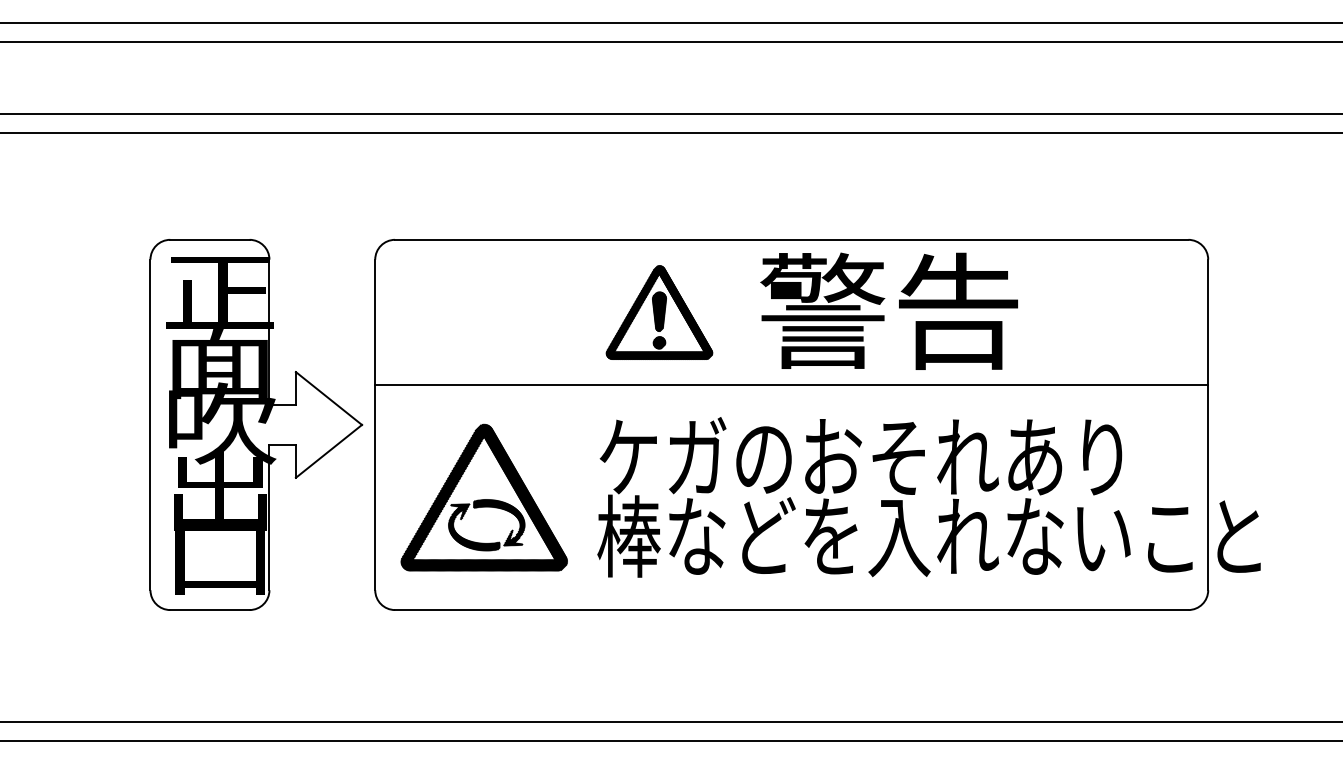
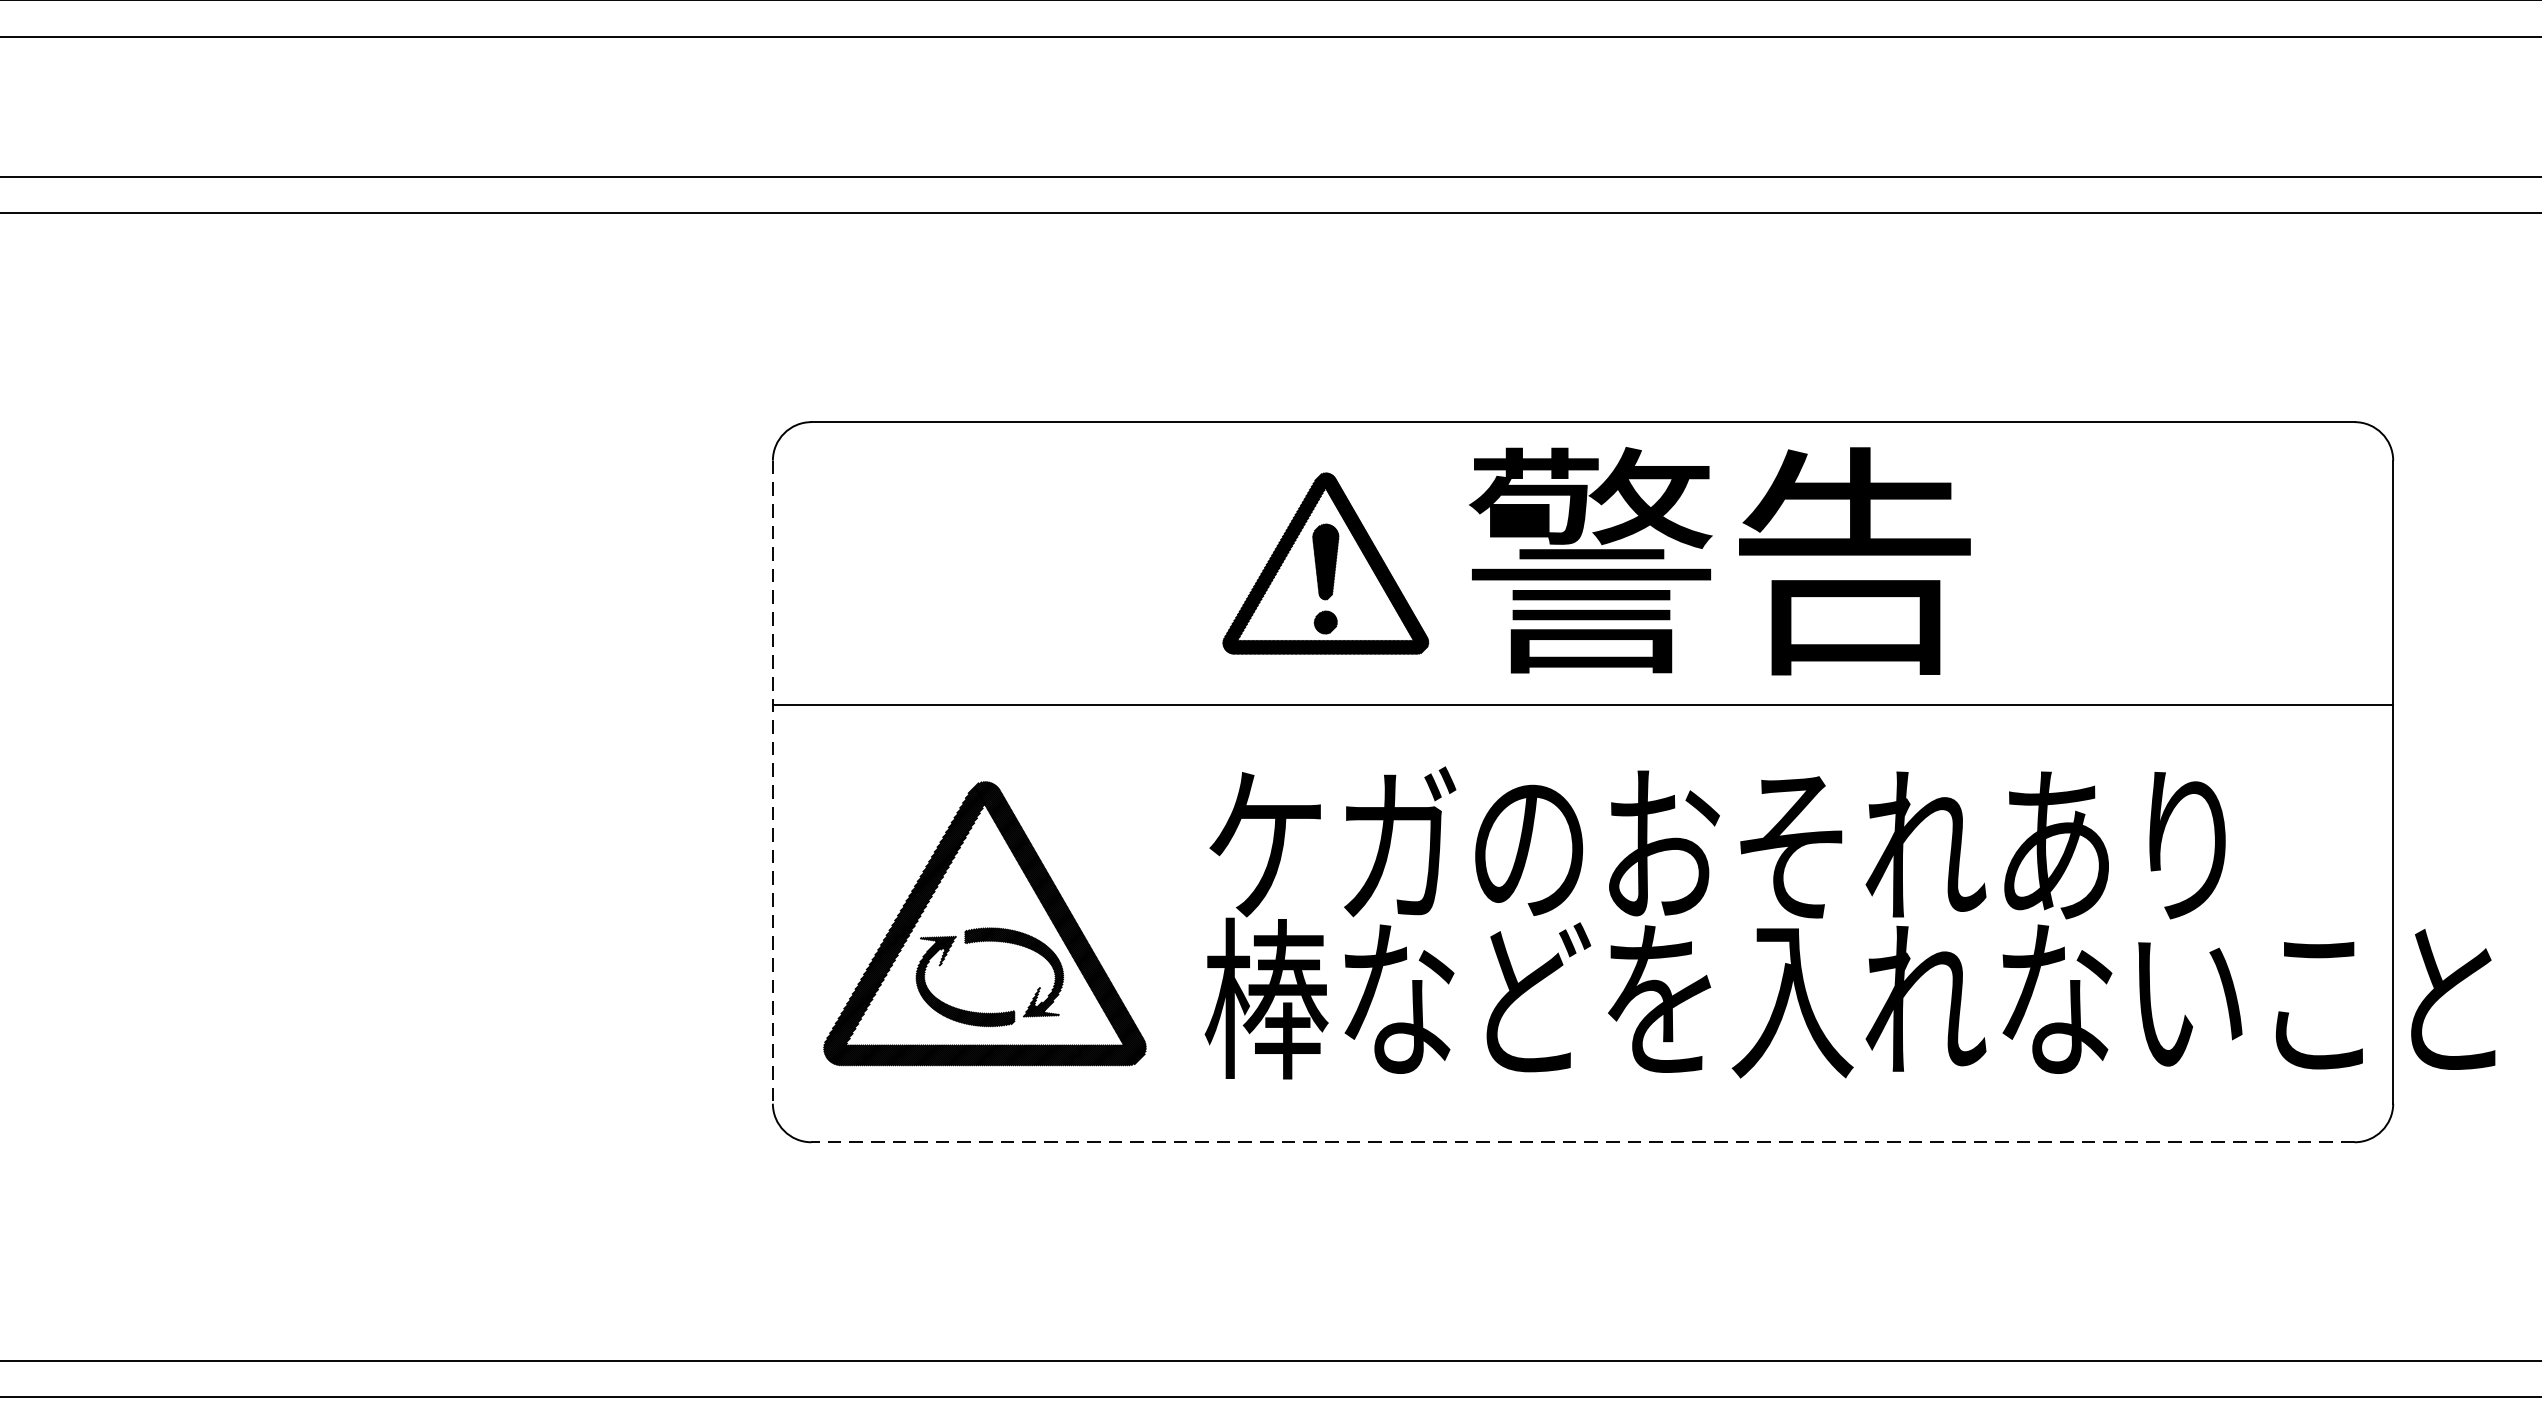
text: (888, 310) -> (1718, 559), moved
part: (256, 424) -> (541, 781), removed
line: (375, 425) -> (773, 783), solid -> dashed
line: (791, 610) -> (1582, 1143), solid -> dashed

